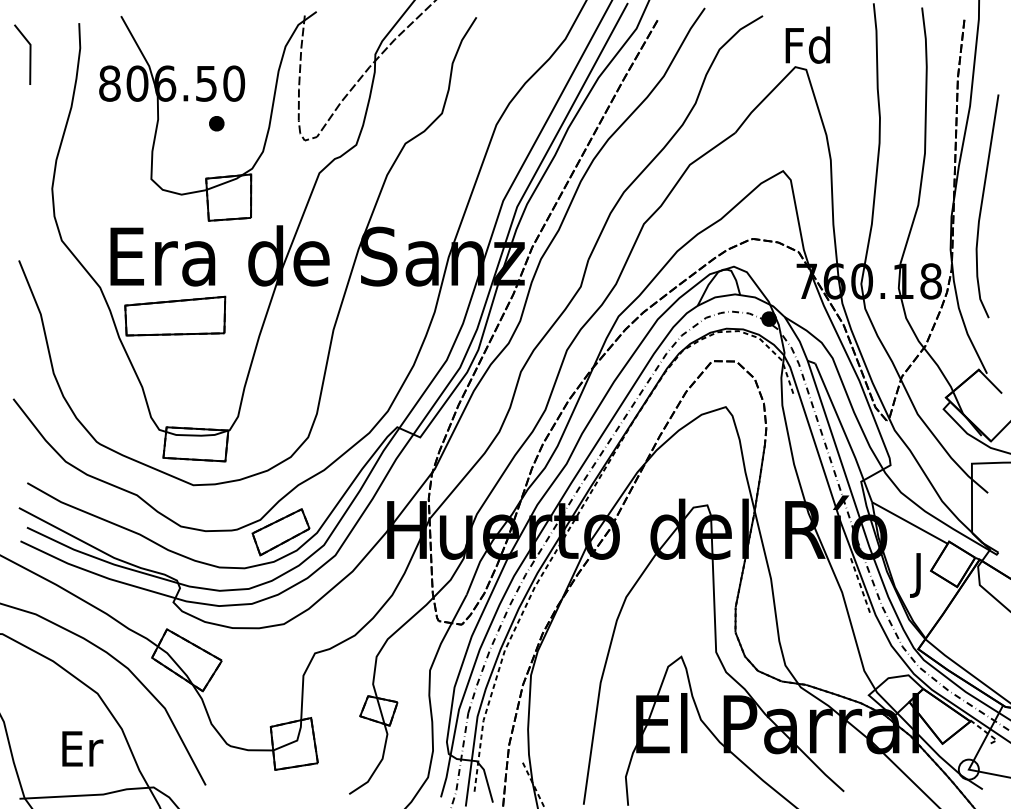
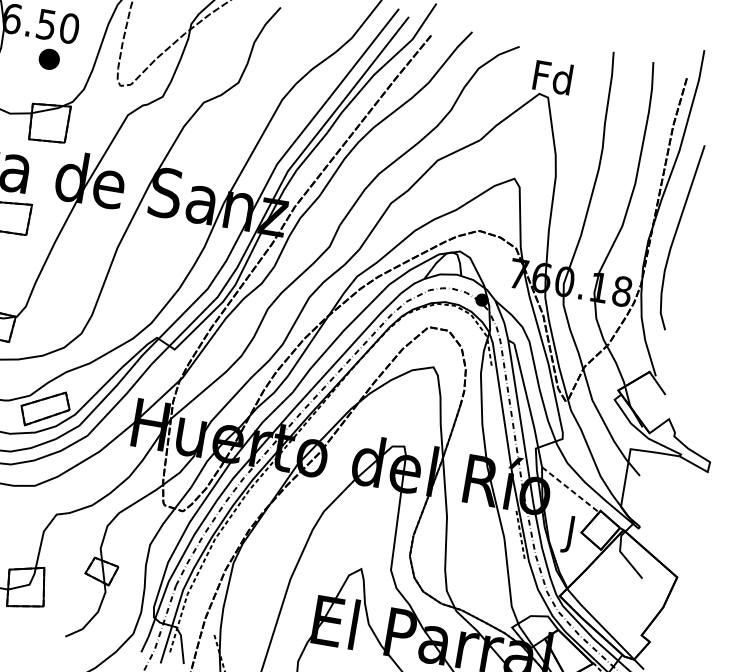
part: (216, 123) -> (49, 59), size x1.6
line: (910, 523) -> (571, 490), solid -> dashed

